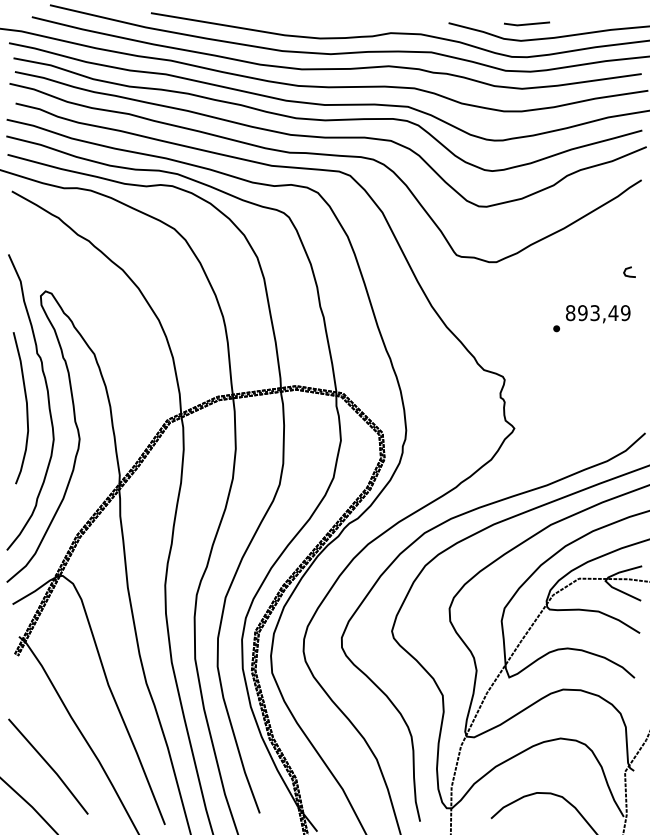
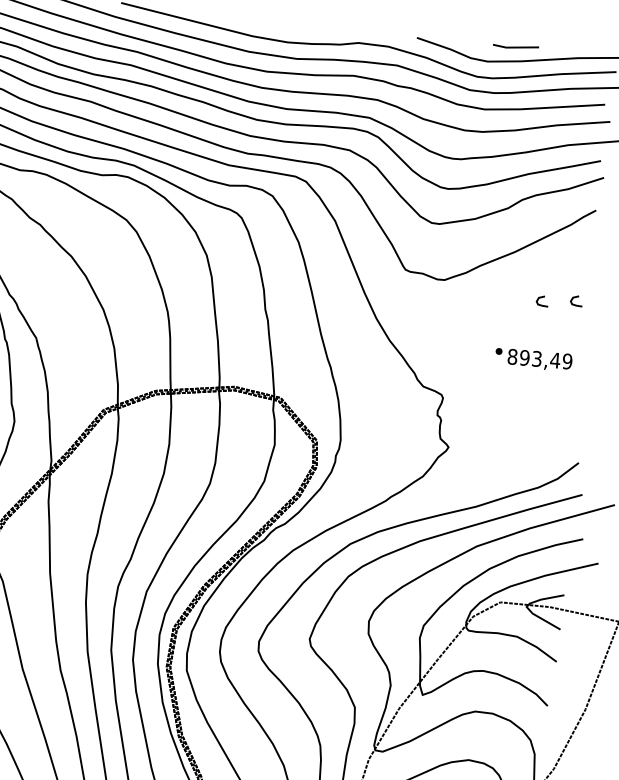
line: (527, 23) -> (516, 46), moved
curve: (594, 272) -> (541, 298), added
text: (598, 314) -> (540, 360), moved

